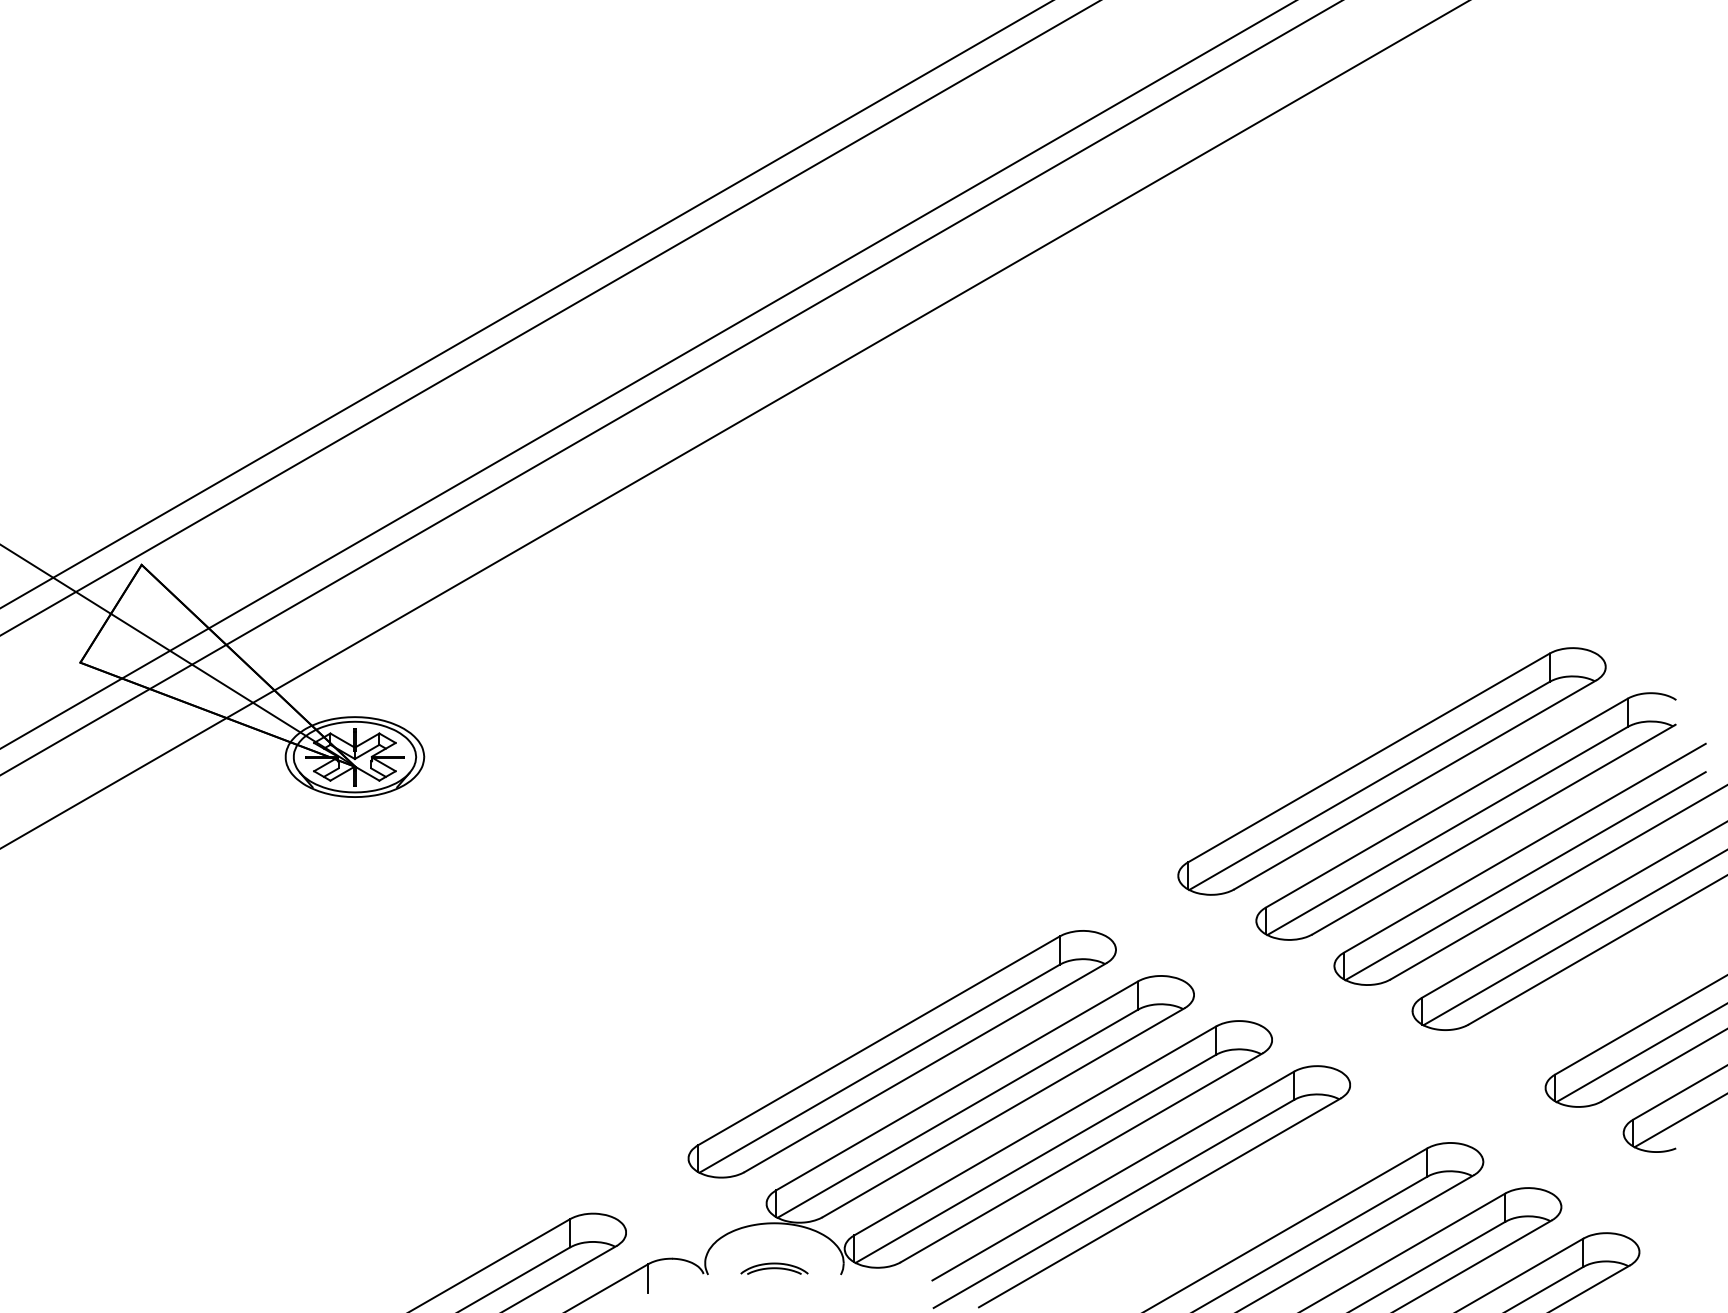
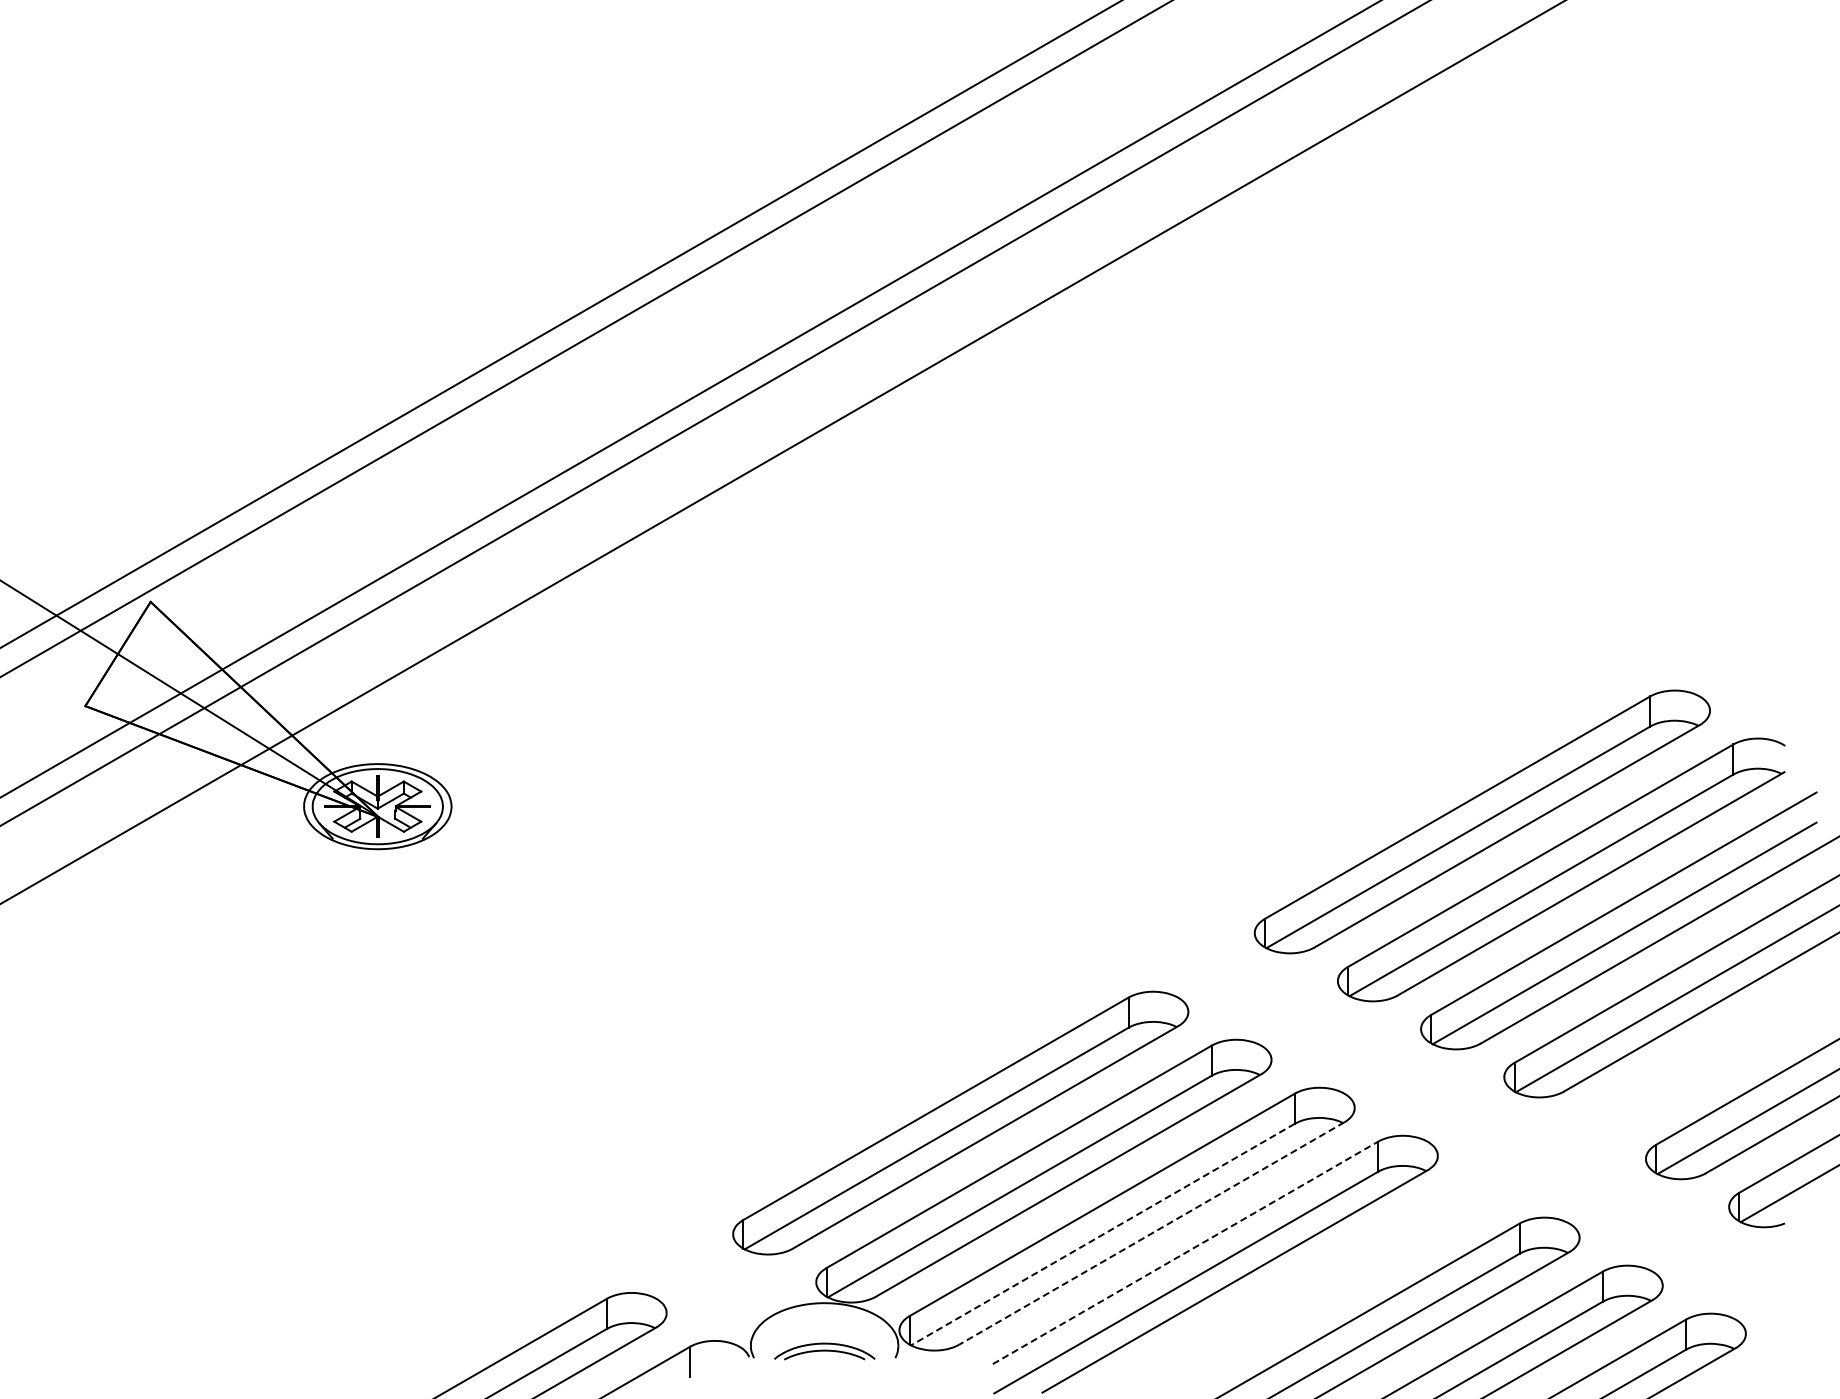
line: (1081, 1157) -> (1151, 1233), solid -> dashed
line: (1035, 1158) -> (1102, 1234), solid -> dashed
line: (1113, 1175) -> (1185, 1252), solid -> dashed
part: (774, 1268) -> (824, 1351), size x1.4

